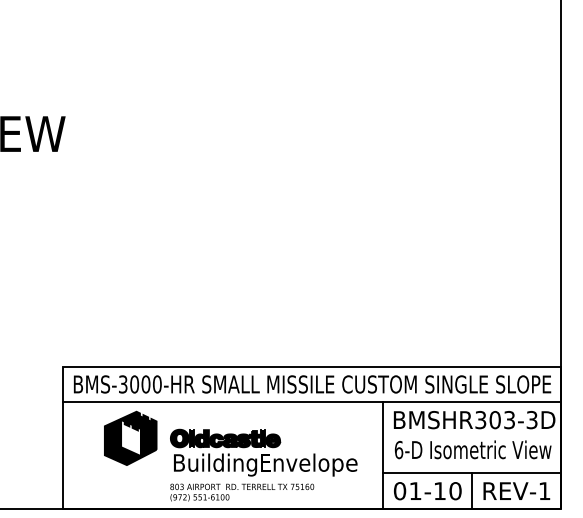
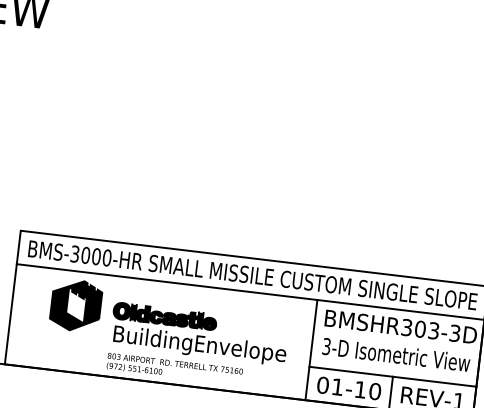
text: (398, 449) -> (326, 346), 6-D -> 3-D

